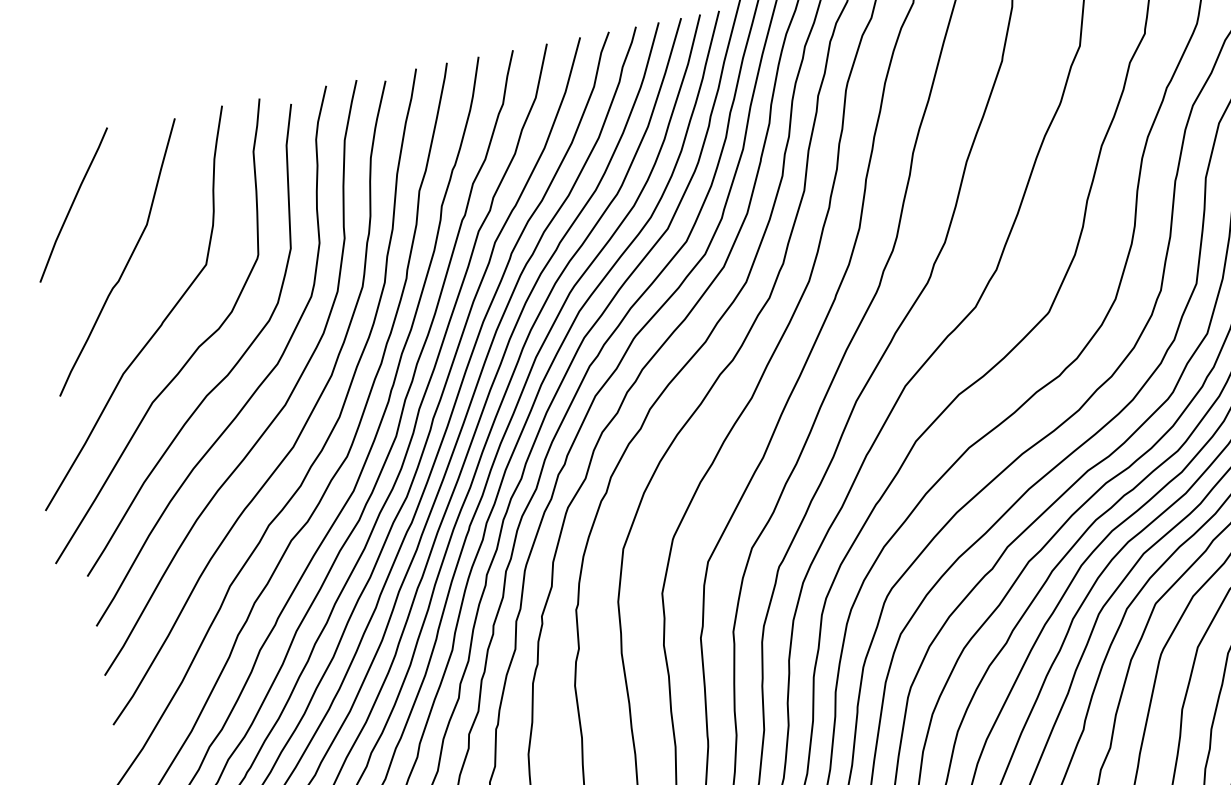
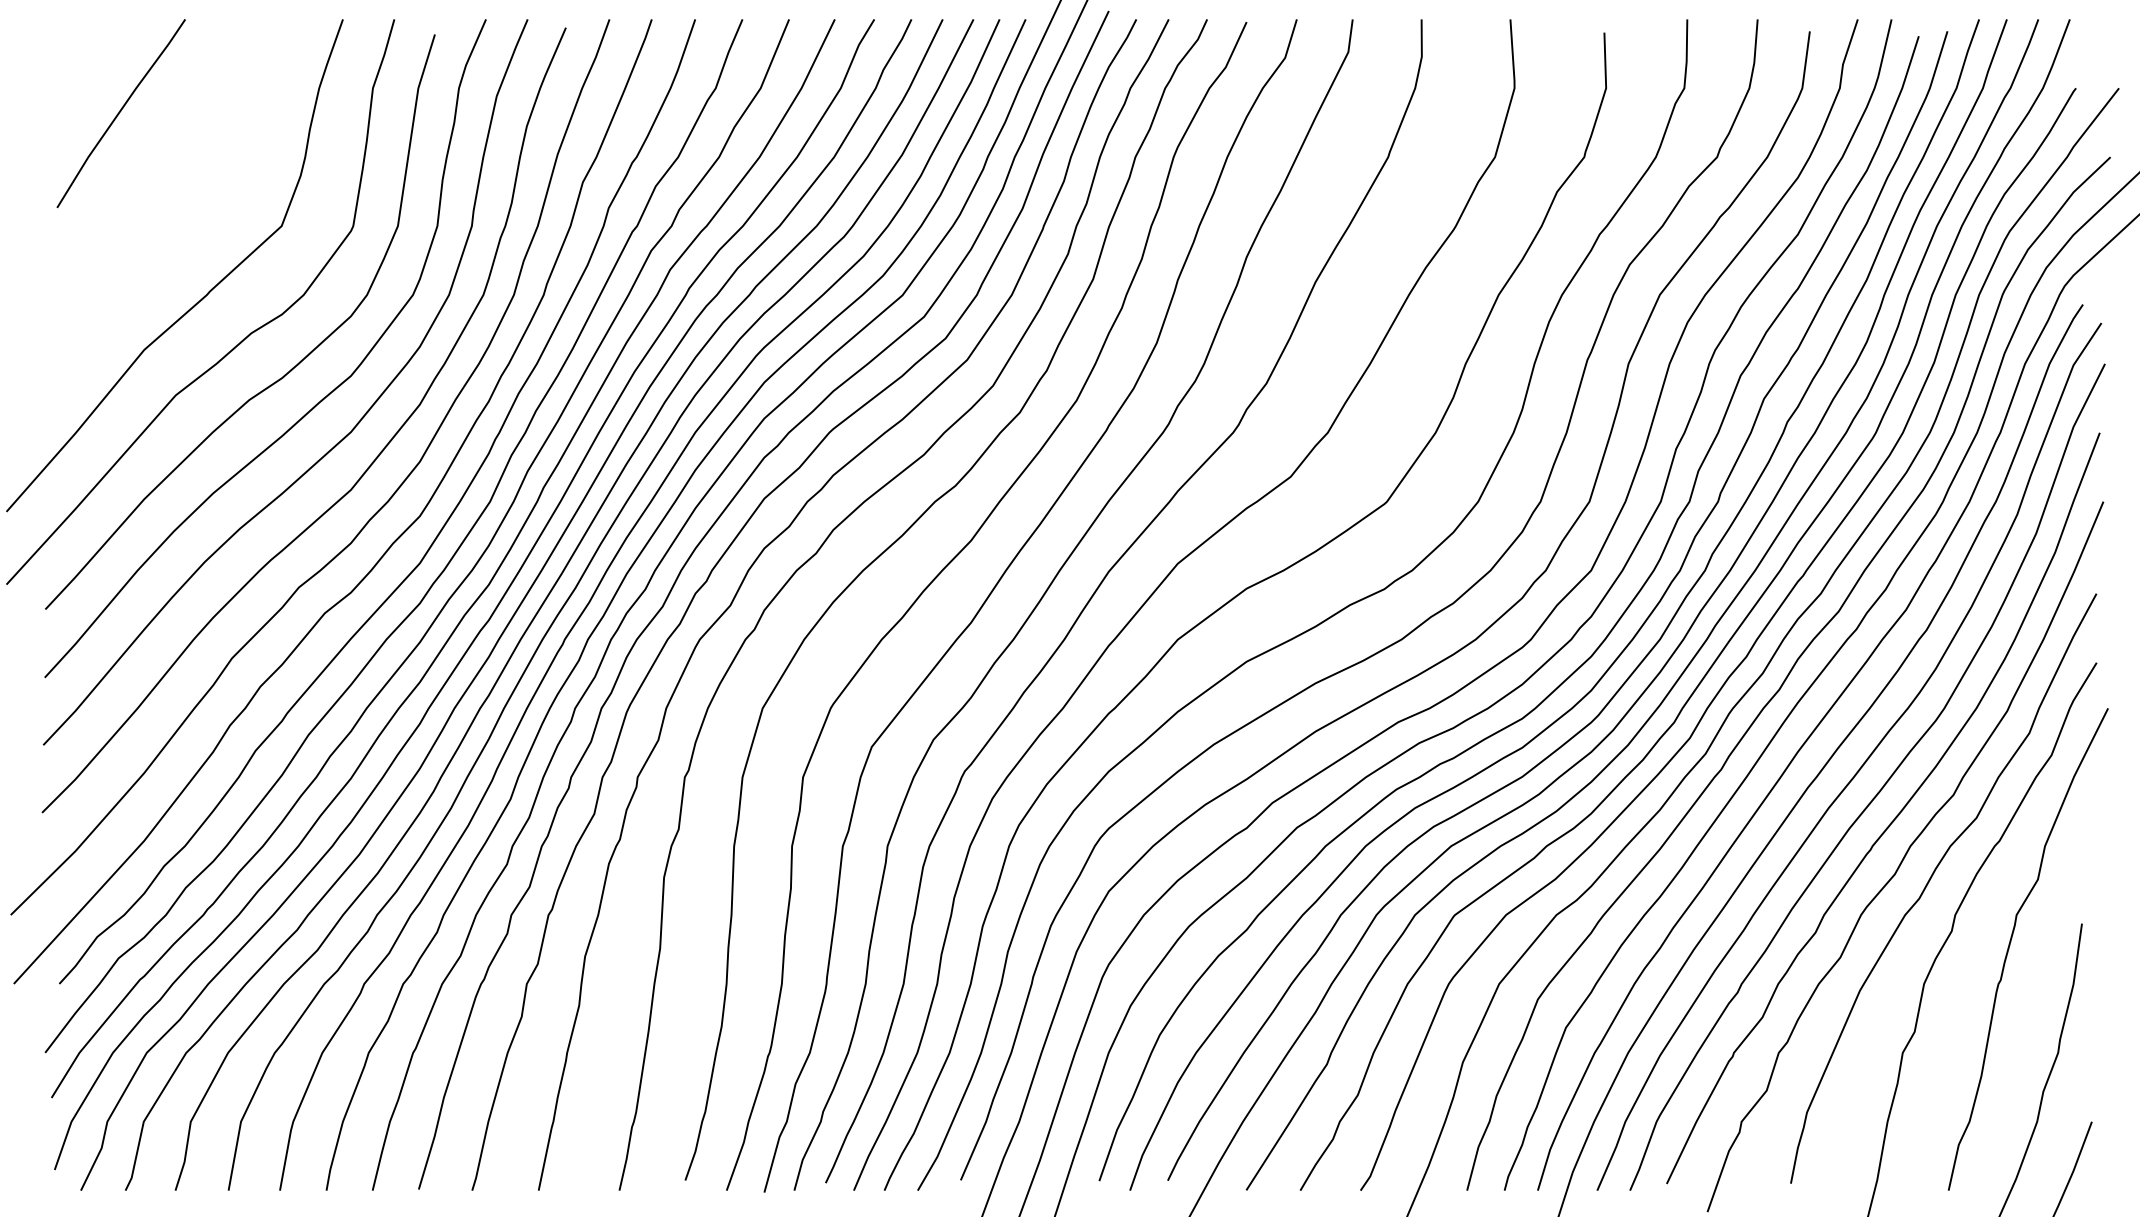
curve: (127, 261) -> (178, 201), removed

